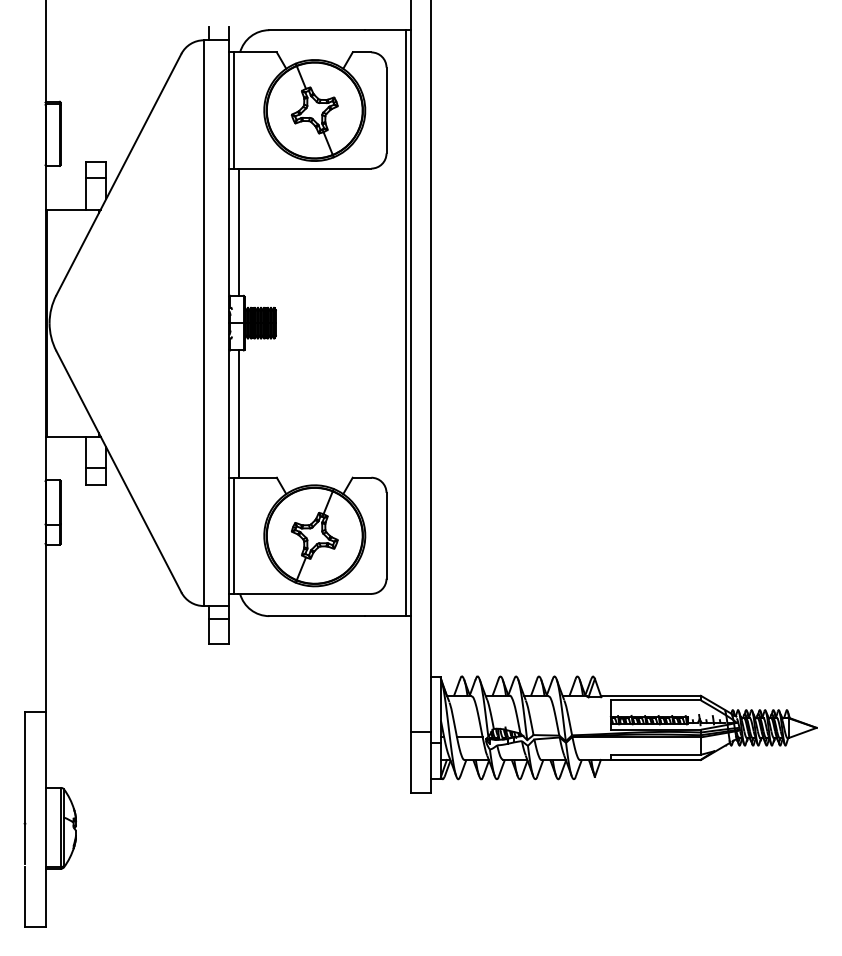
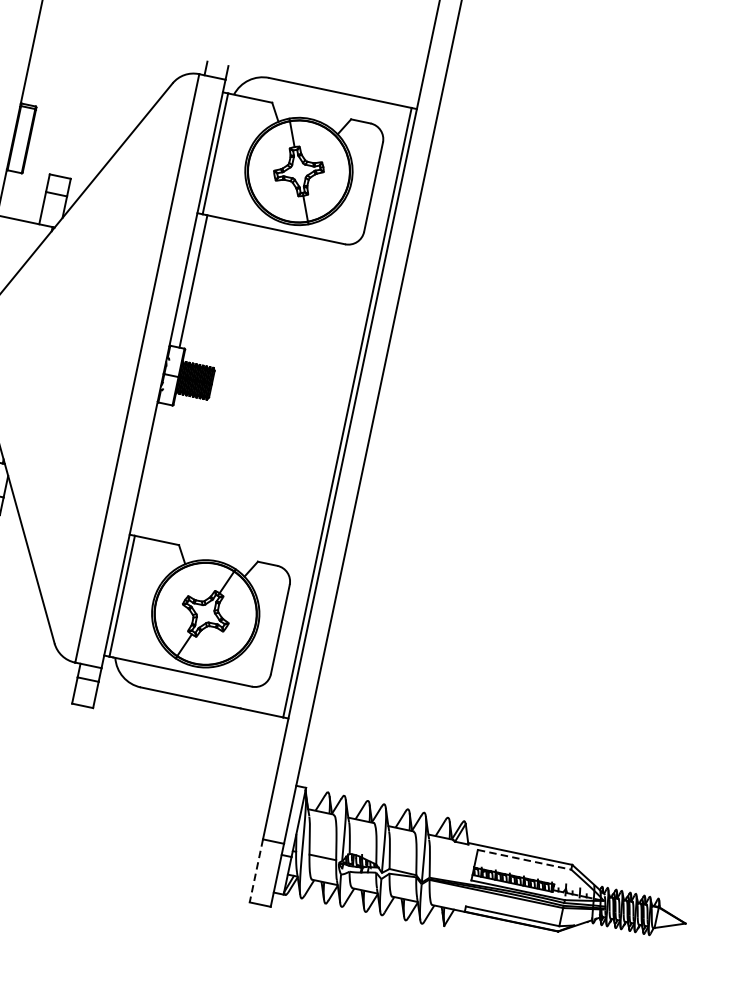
line: (239, 413) -> (154, 470), removed
line: (656, 700) -> (525, 860), solid -> dashed
line: (411, 763) -> (256, 871), solid -> dashed

